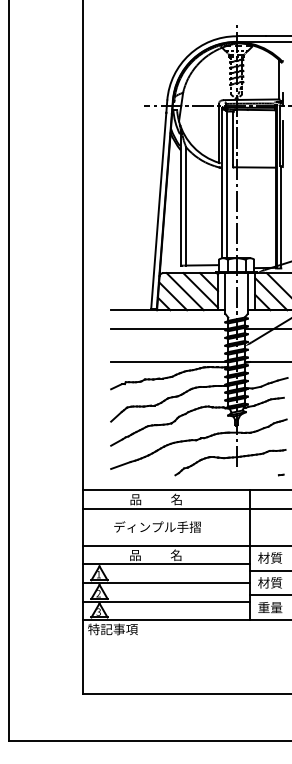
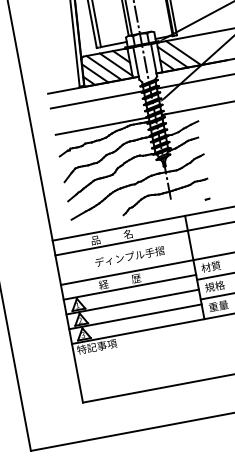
text: (157, 526) -> (129, 256), moved
text: (155, 555) -> (119, 281), 品          名 -> 経          歴
text: (270, 582) -> (215, 286), 材質 -> 規格

